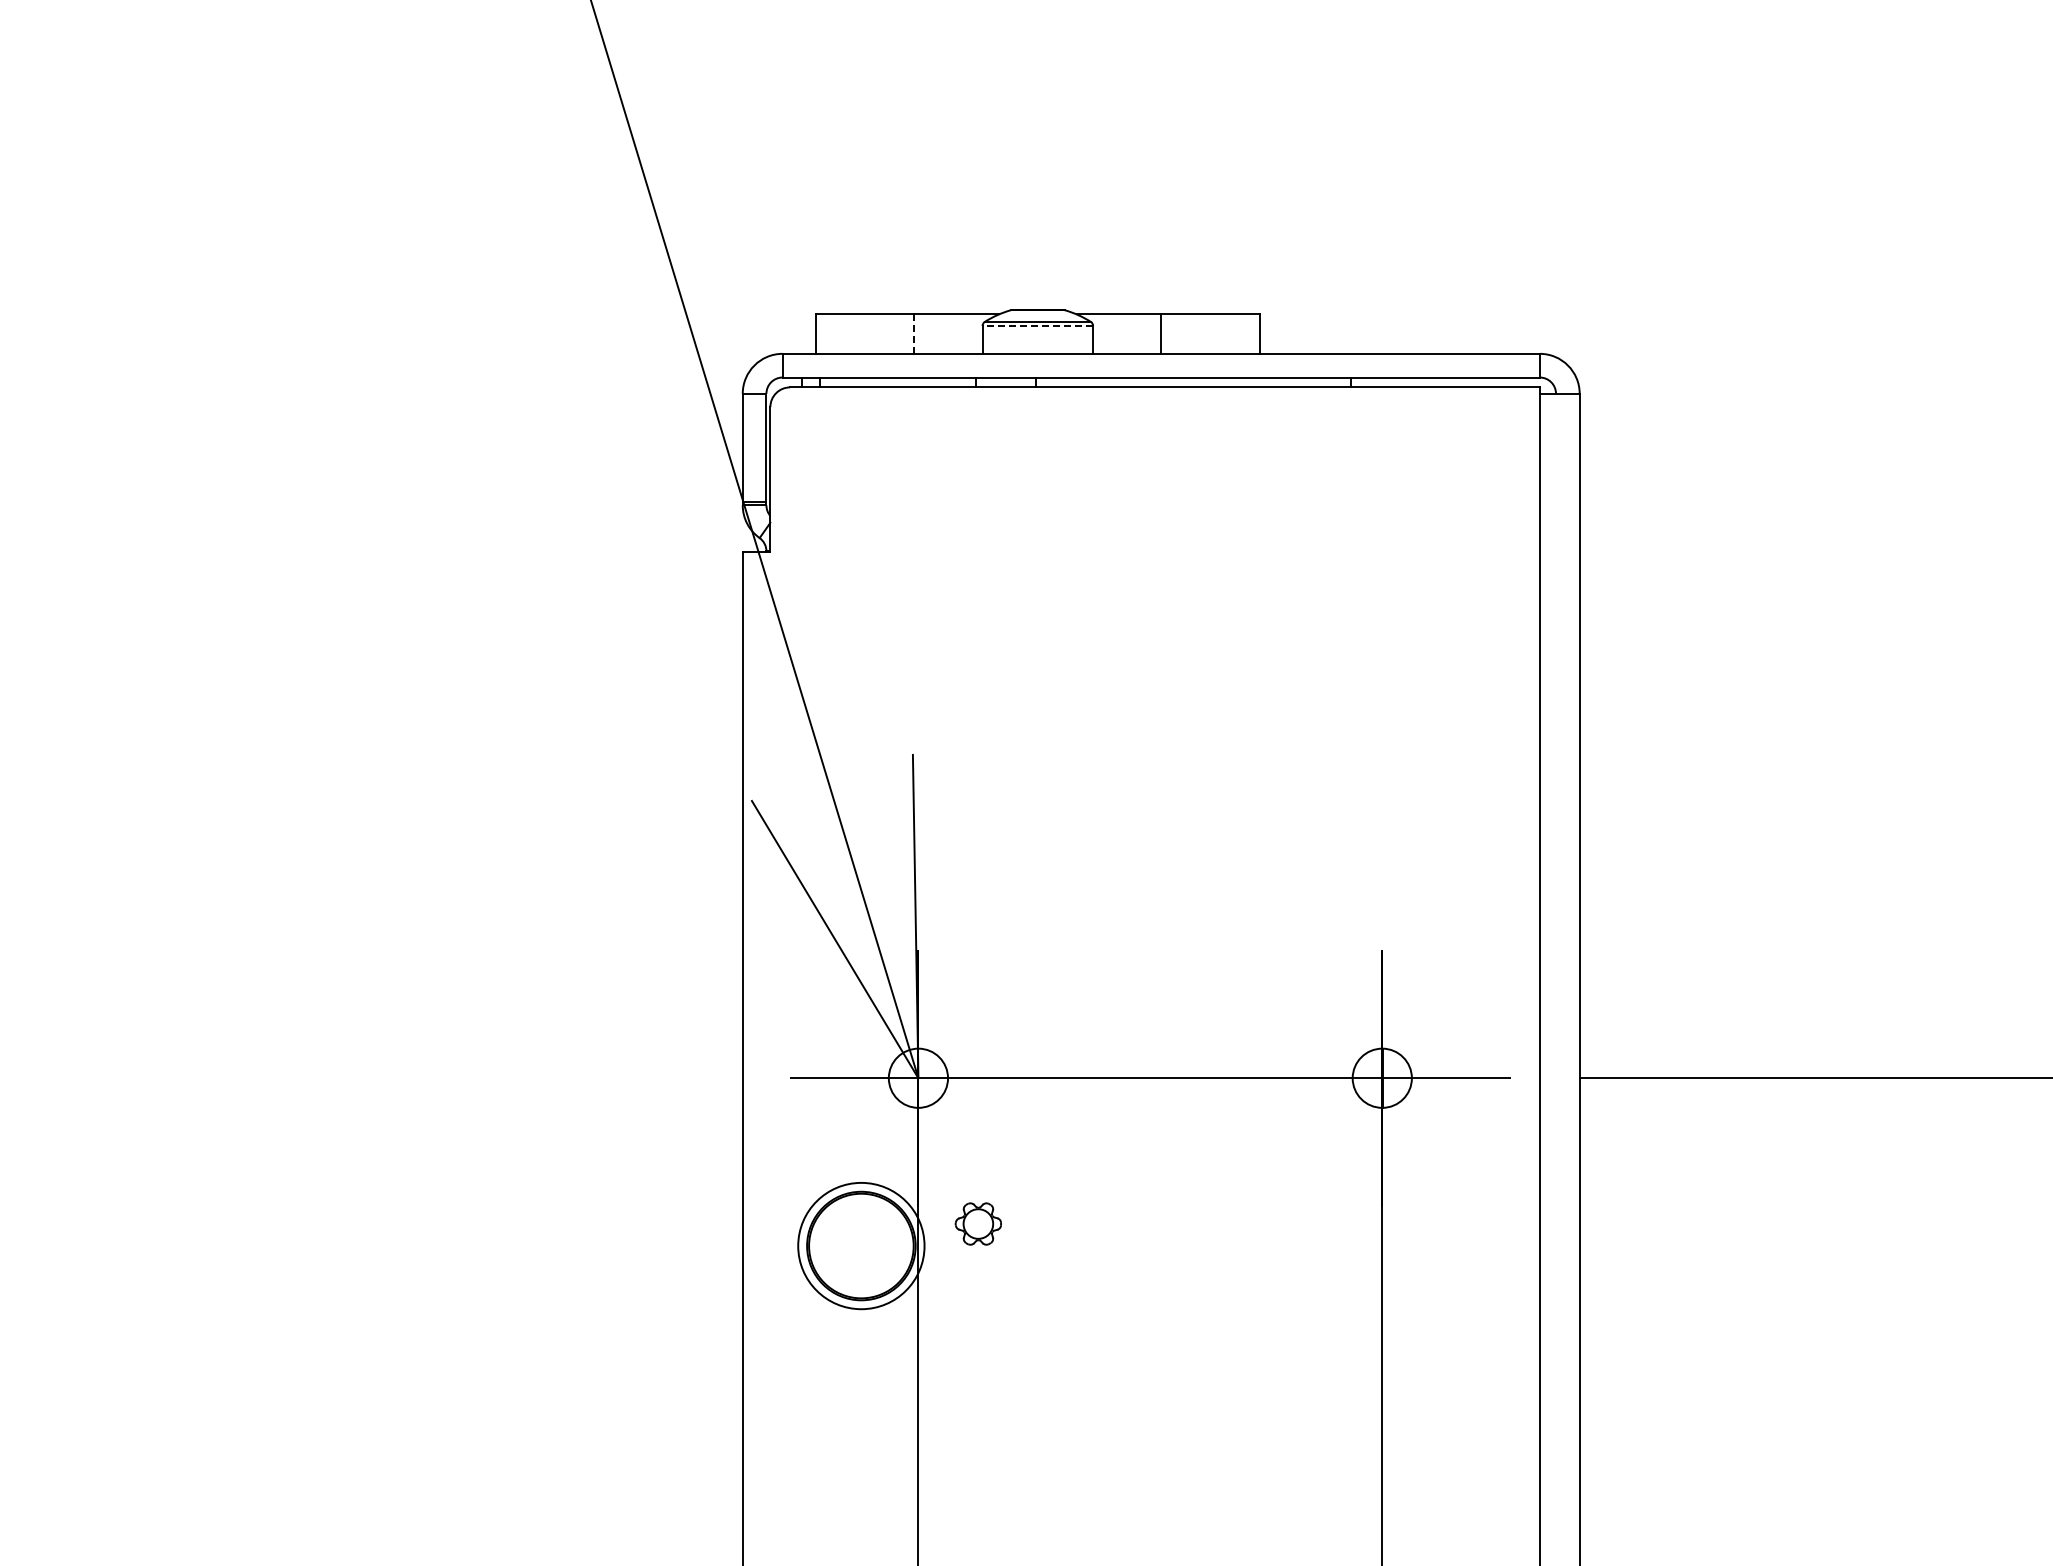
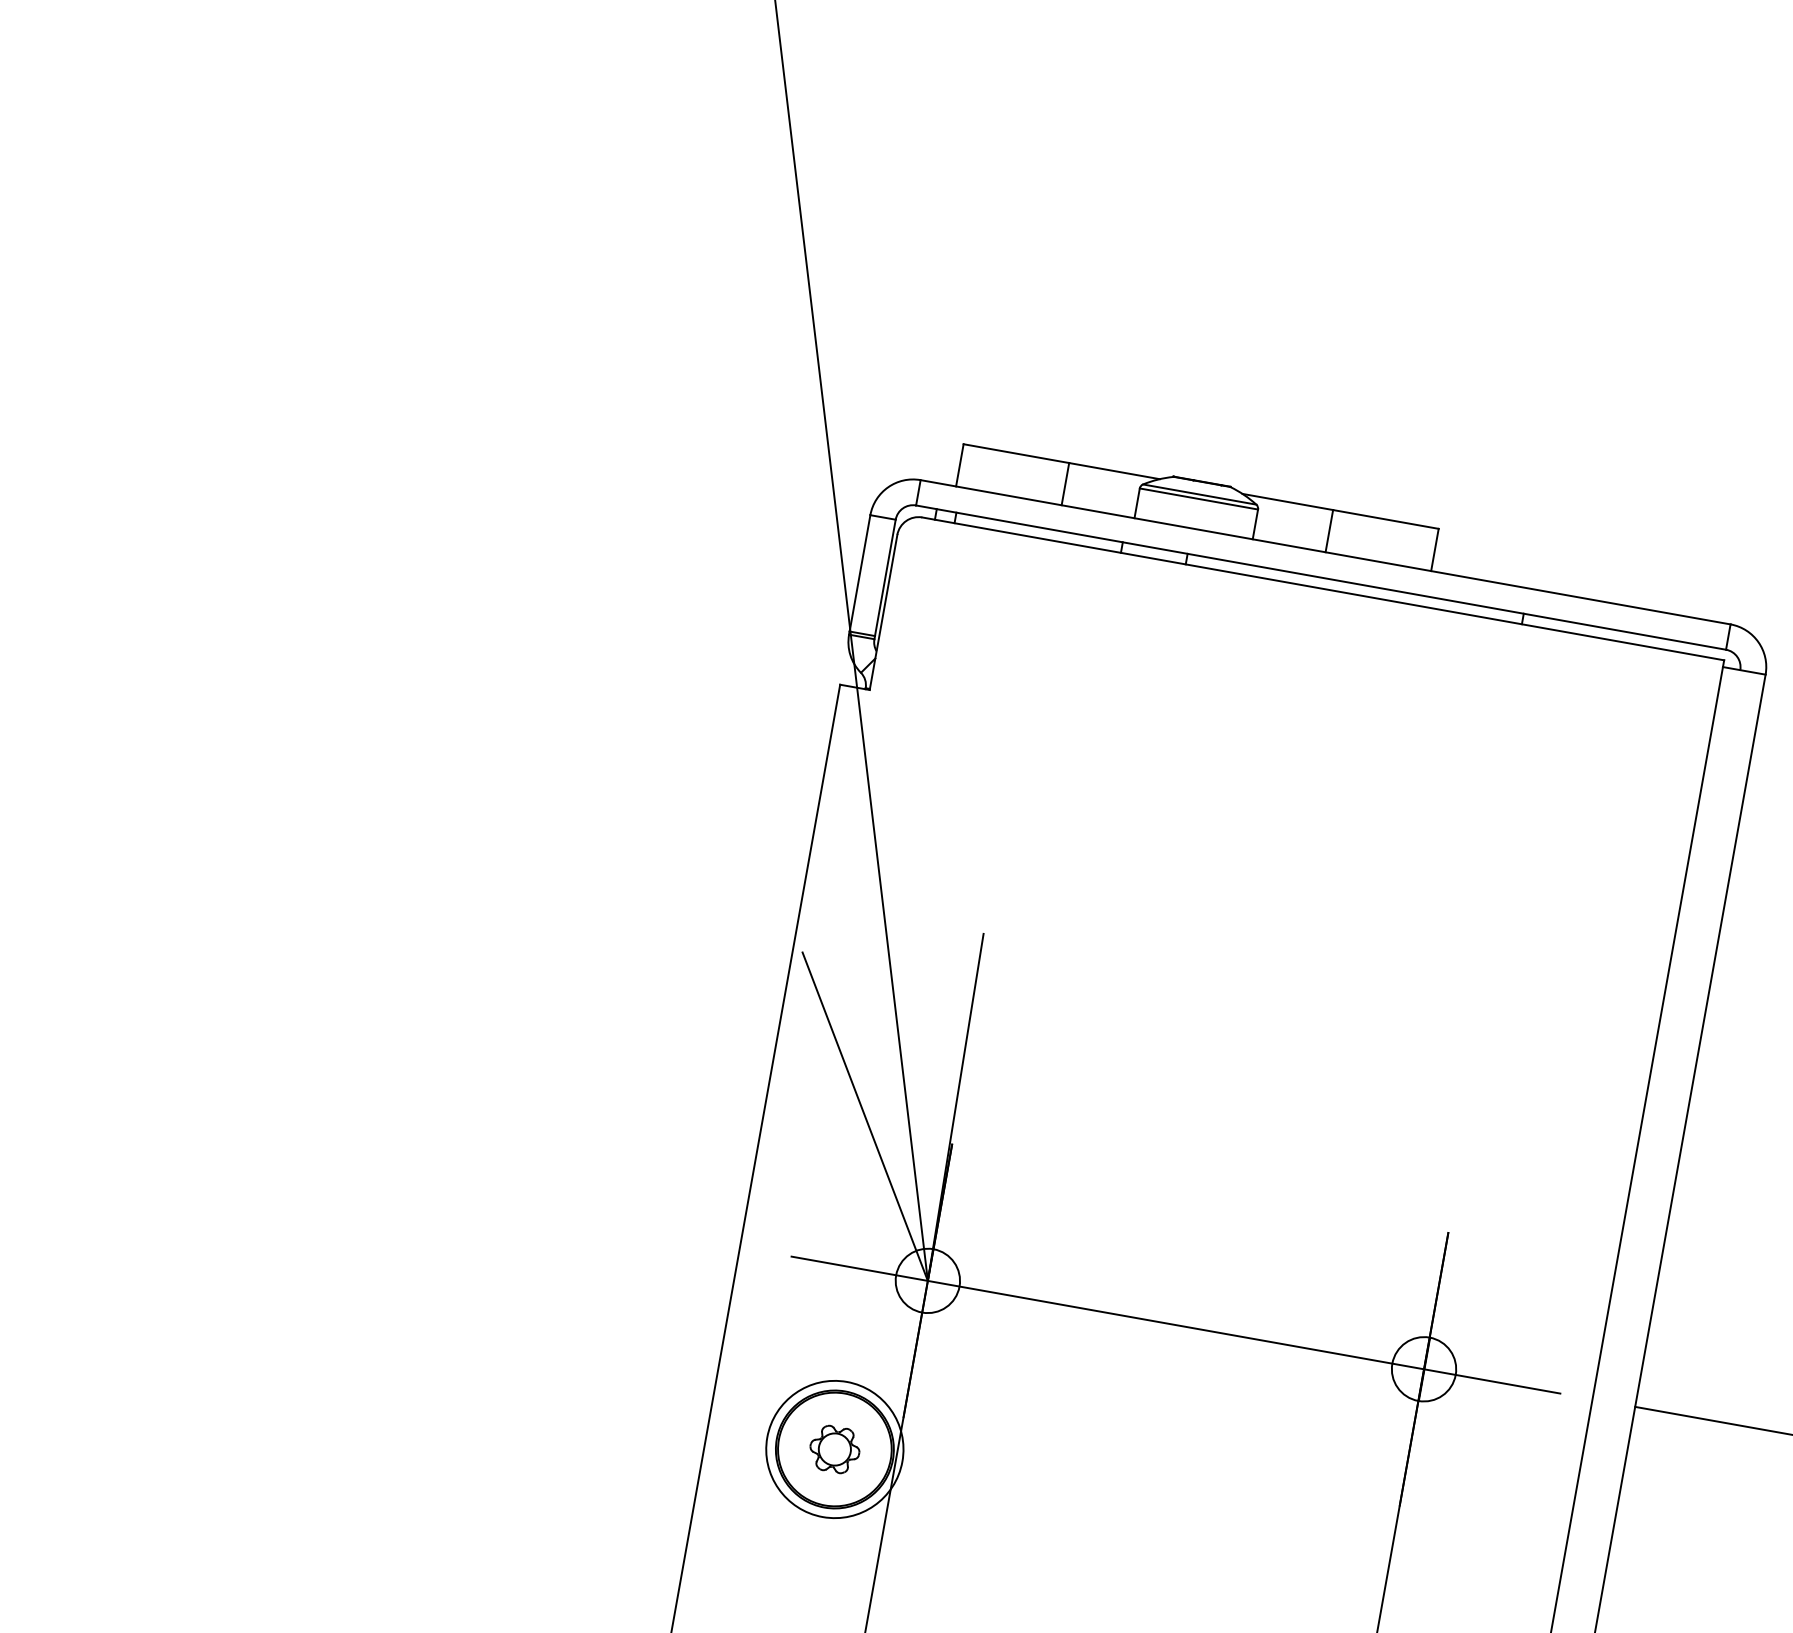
line: (1037, 326) -> (1198, 499), dashed -> solid
line: (914, 334) -> (1065, 484), dashed -> solid
part: (977, 1223) -> (834, 1448), moved

